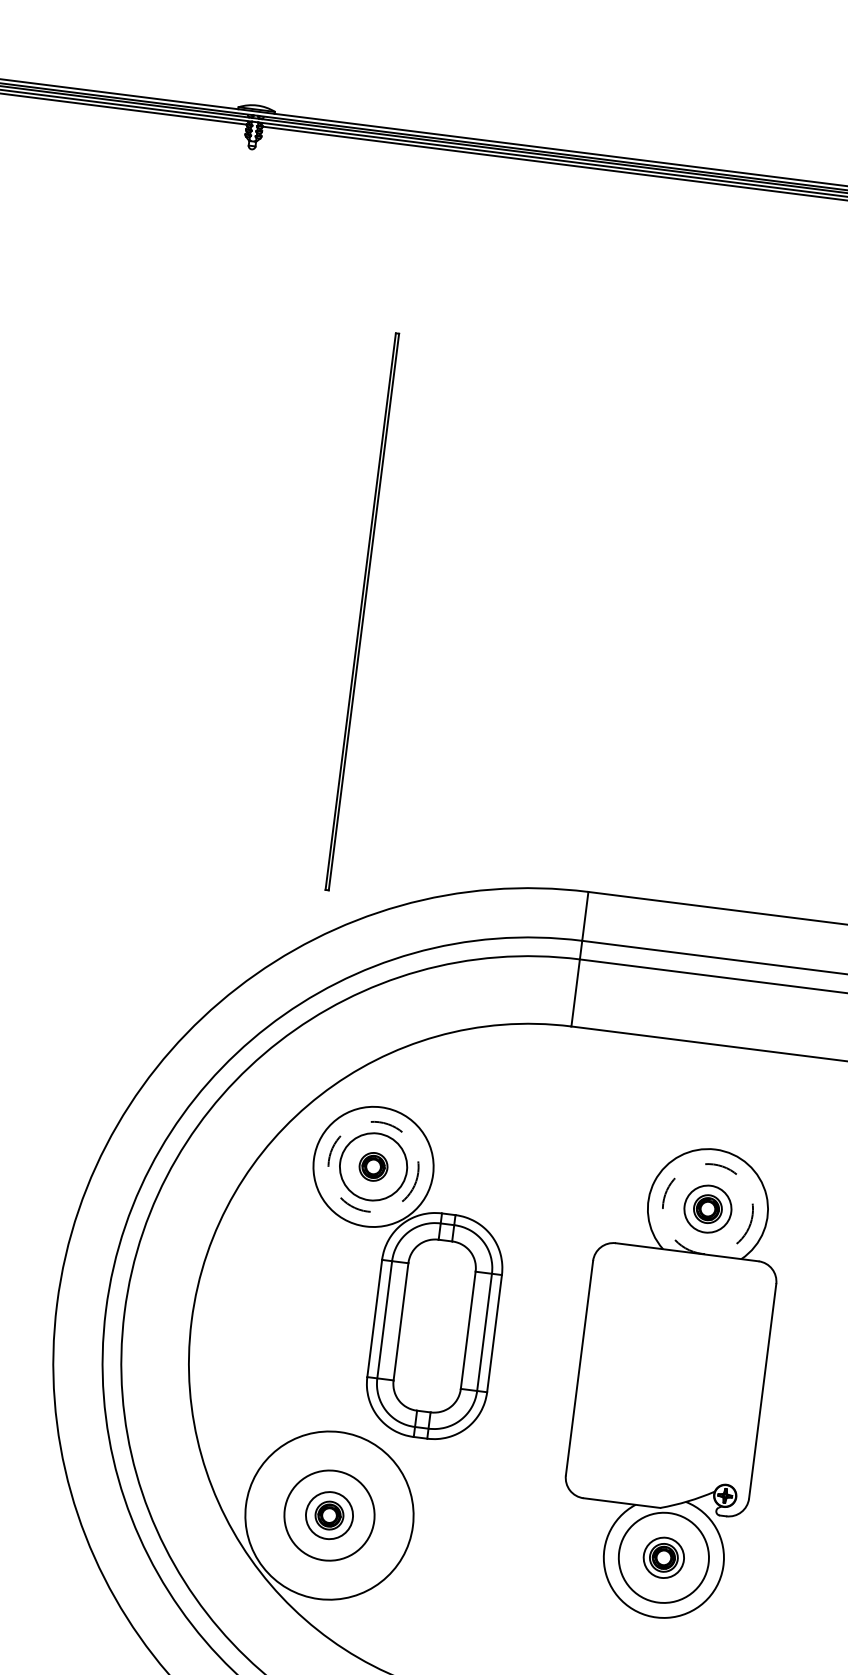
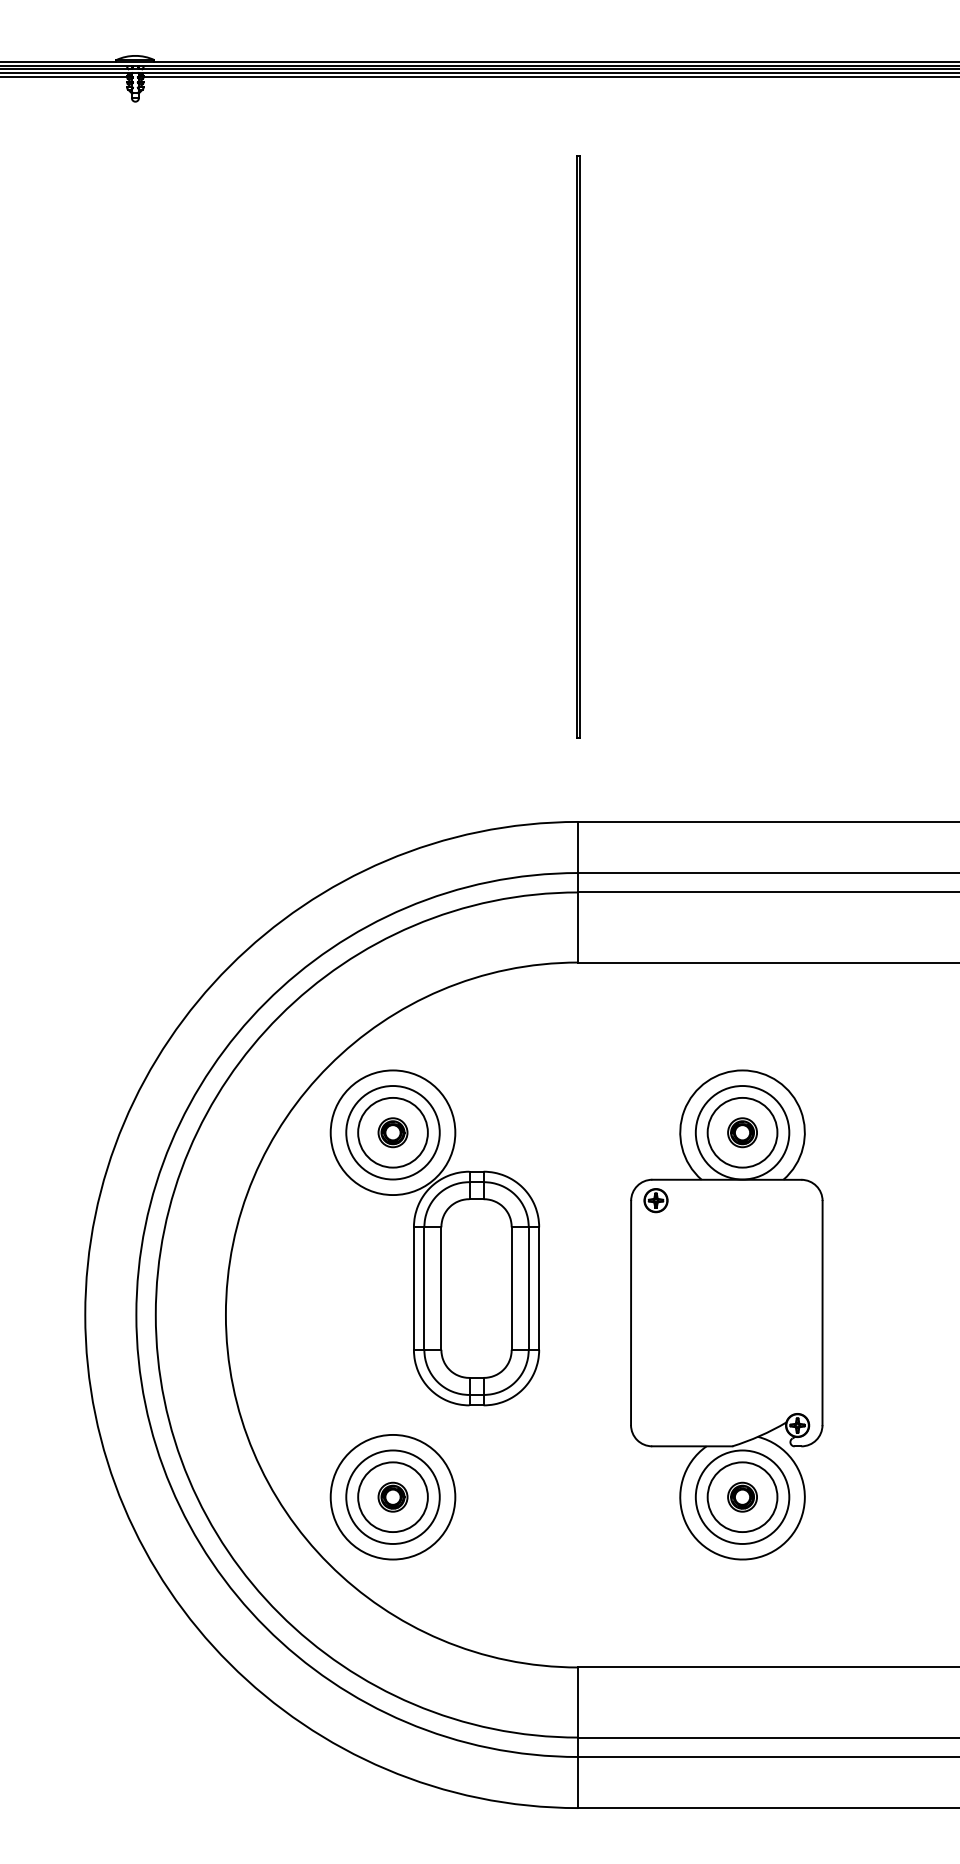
line: (361, 611) -> (577, 446), moved
circle: (373, 1166) -> (392, 1132), dashed -> solid
circle: (707, 1208) -> (742, 1132), dashed -> solid
circle: (707, 1208) -> (742, 1132), size x1.43
part: (616, 1263) -> (655, 1200), added
circle: (329, 1514) -> (392, 1496), size x0.71
circle: (328, 1515) -> (392, 1497), size x1.43
circle: (663, 1558) -> (742, 1497), size x1.67

